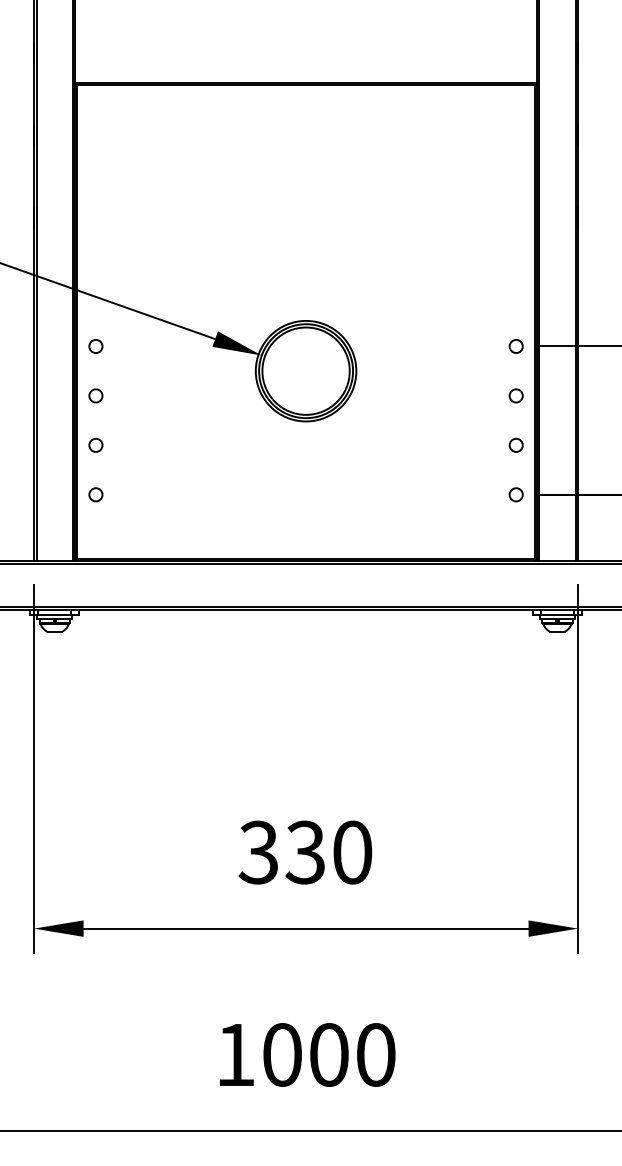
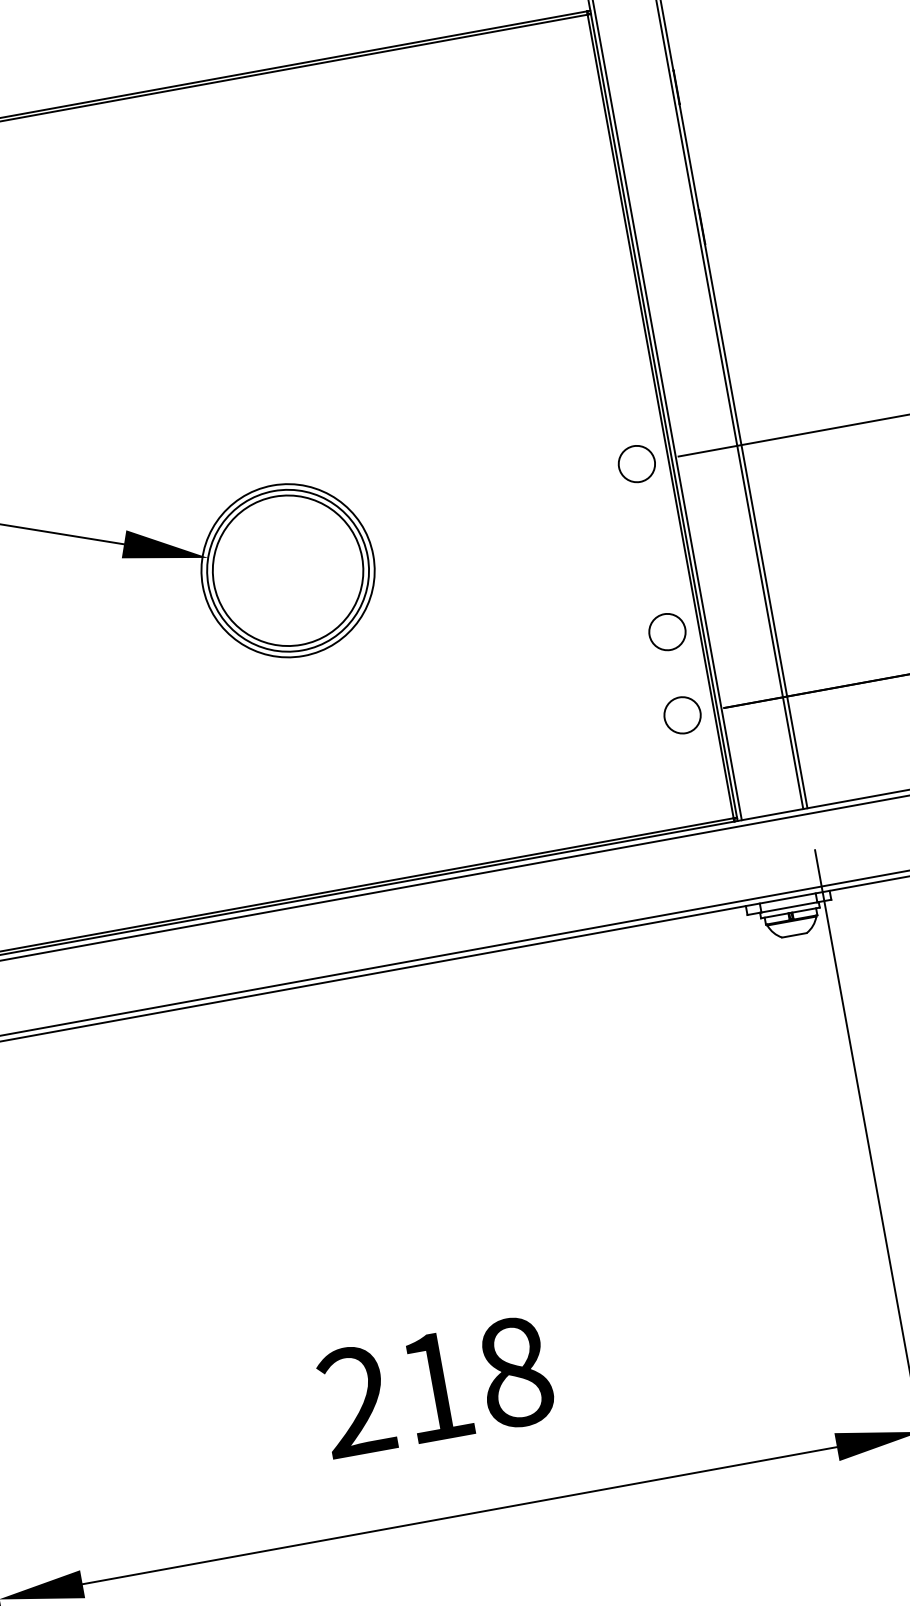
circle: (515, 346) -> (635, 464), size x1.6
circle: (515, 395) -> (650, 547), removed
circle: (515, 444) -> (665, 630), size x1.6
circle: (515, 494) -> (681, 715), size x1.6
text: (305, 852) -> (435, 1386), 330 -> 218

